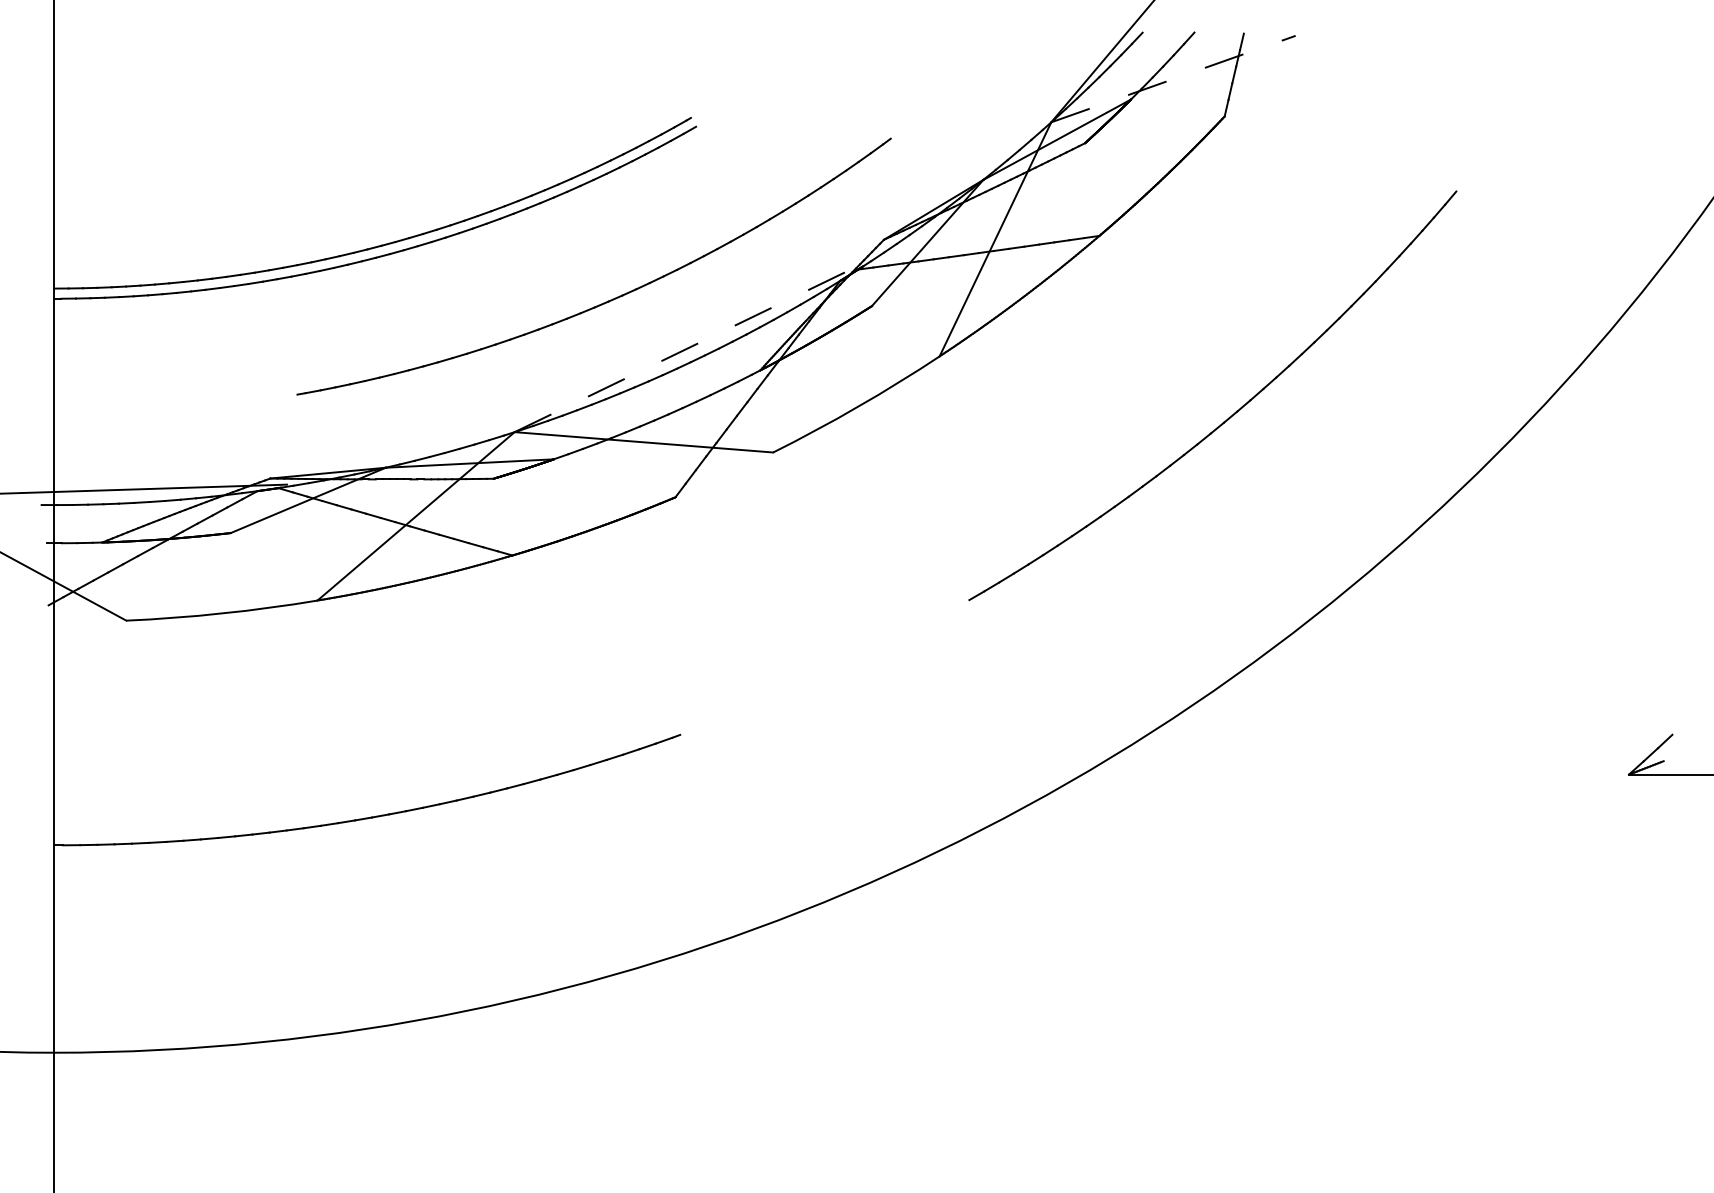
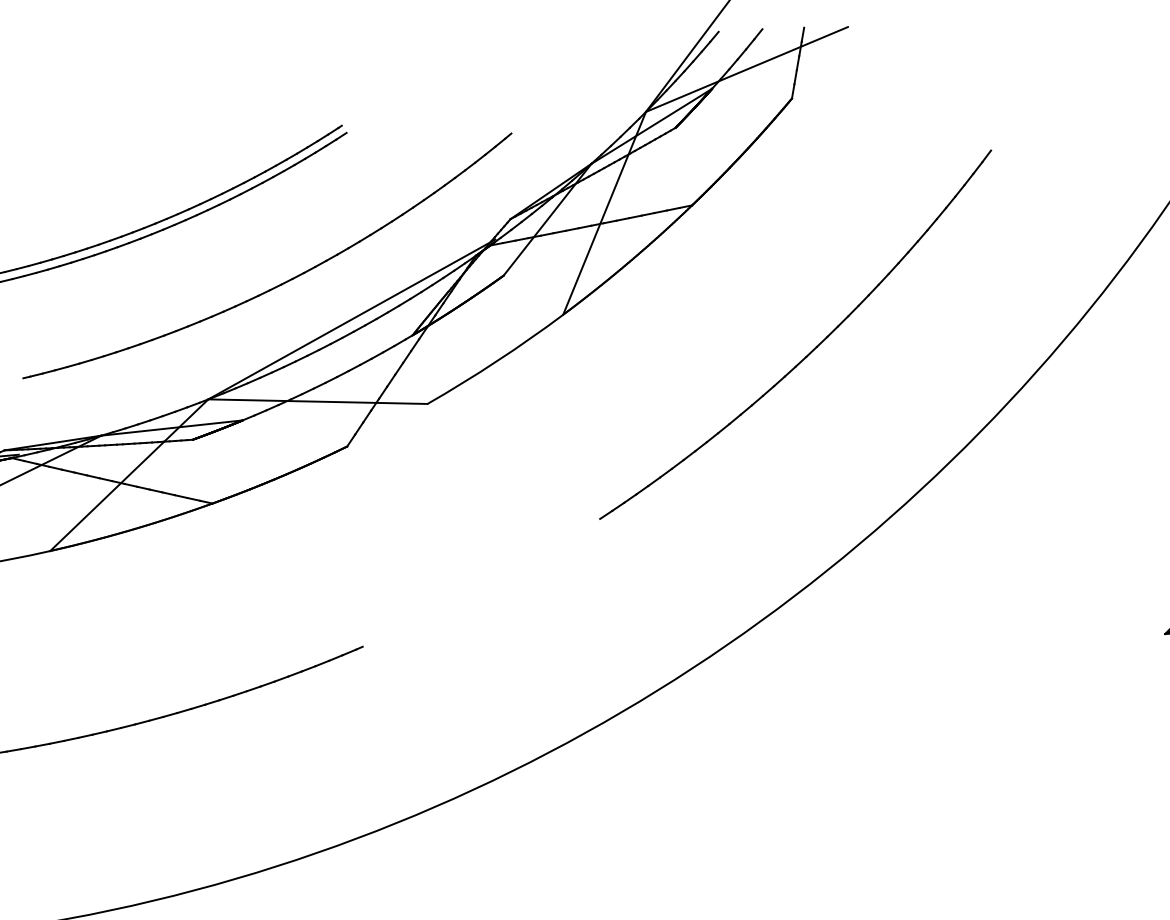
line: (1173, 79) -> (747, 69), dashed -> solid
line: (690, 347) -> (352, 319), dashed -> solid

